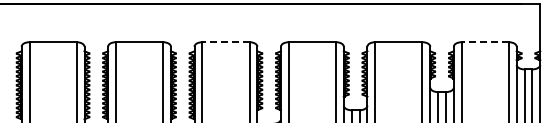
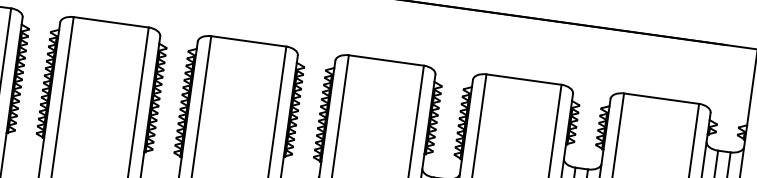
line: (225, 42) -> (248, 41), dashed -> solid
line: (485, 42) -> (661, 99), dashed -> solid

